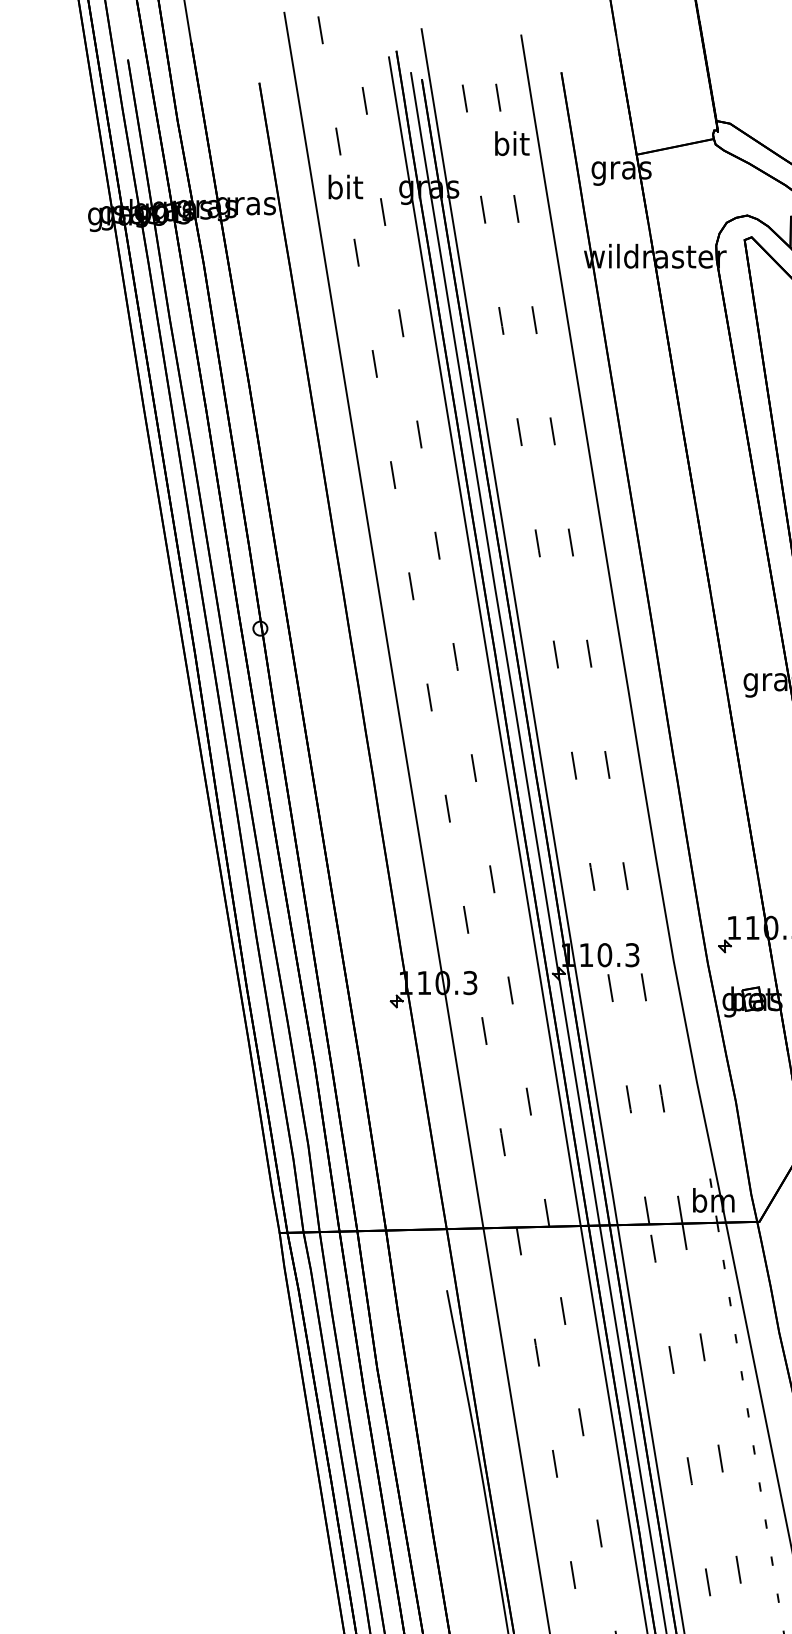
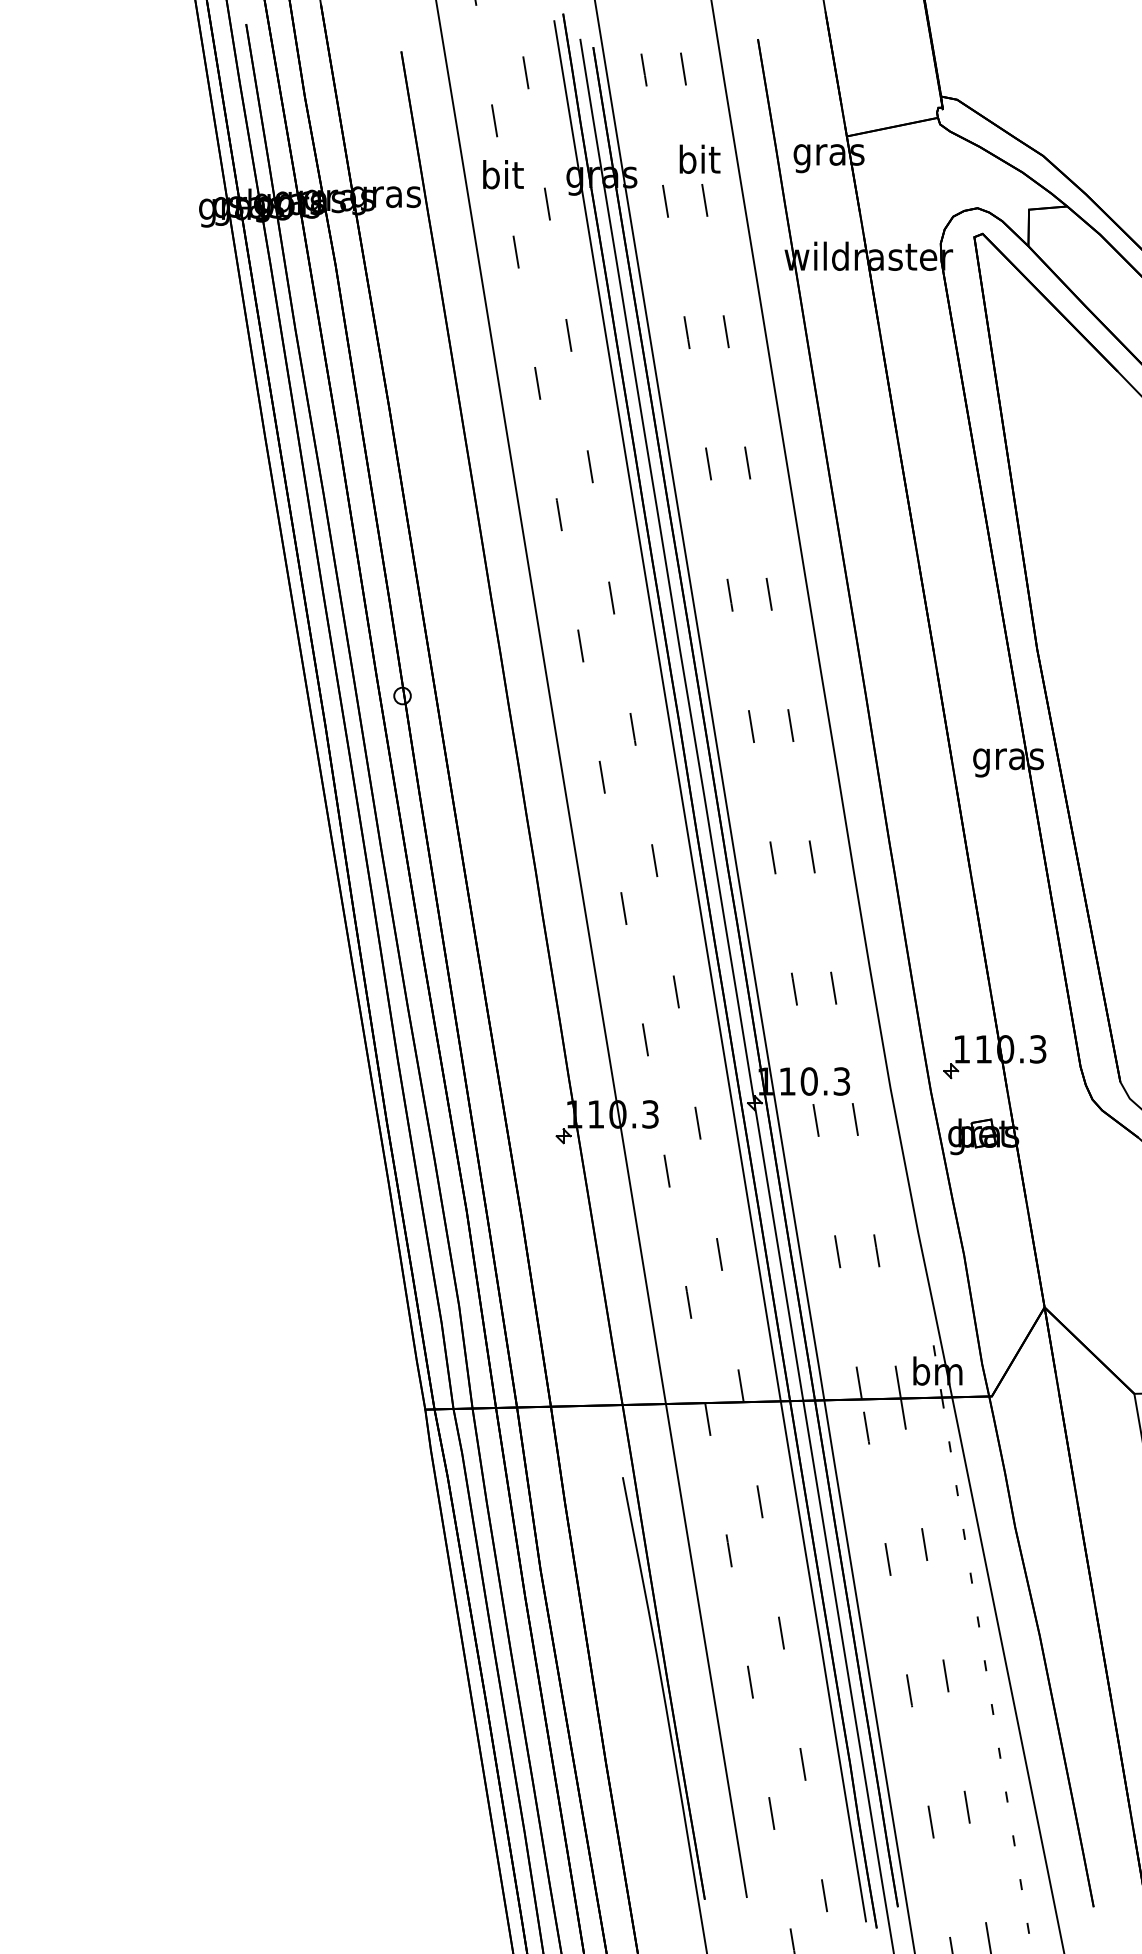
text: (511, 142) -> (699, 158), moved

